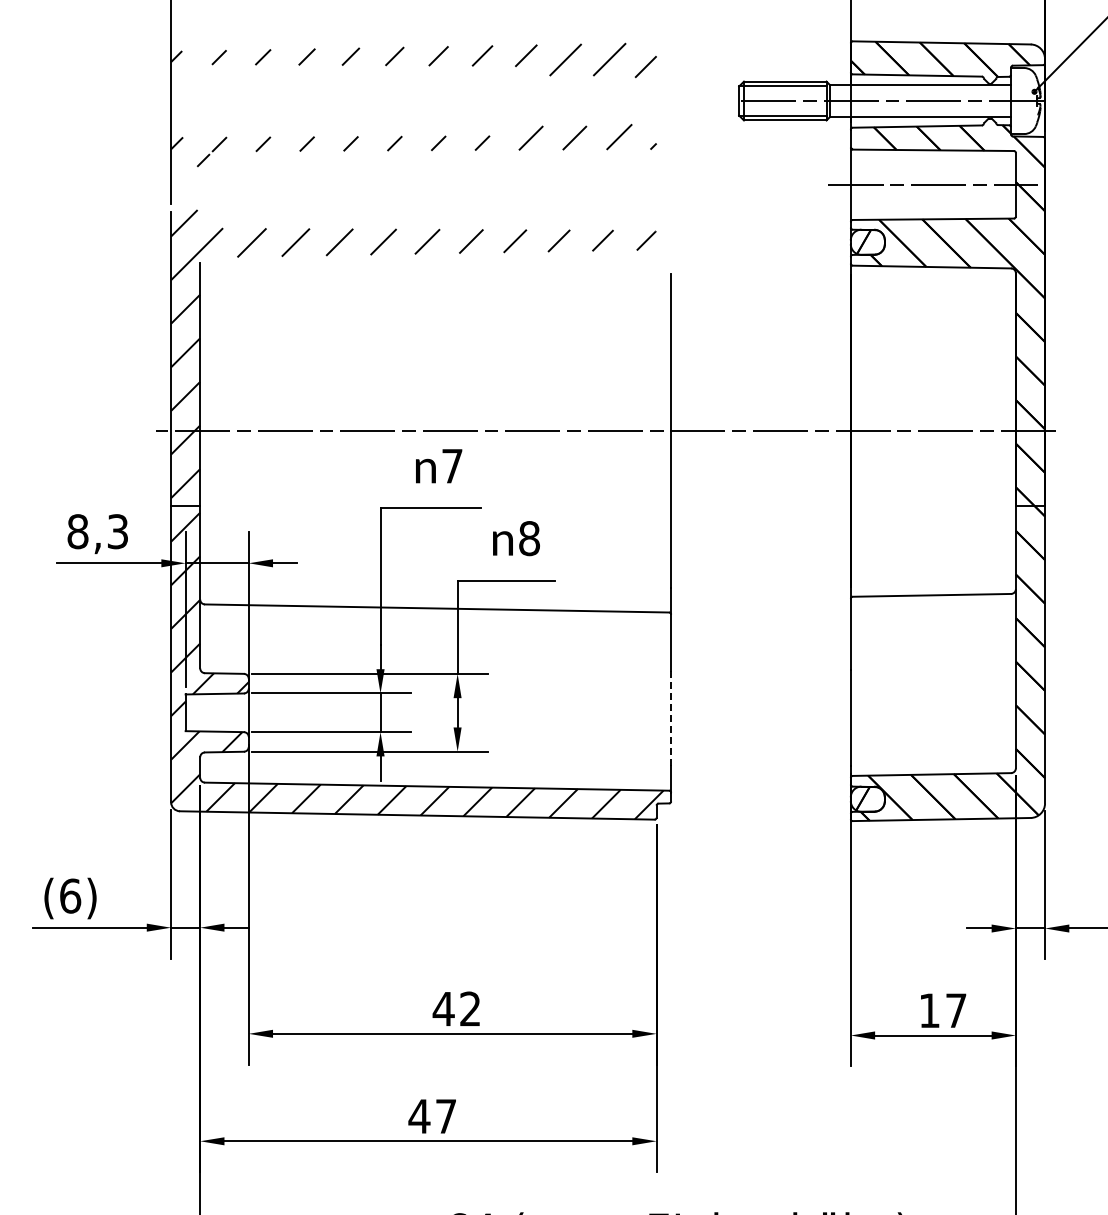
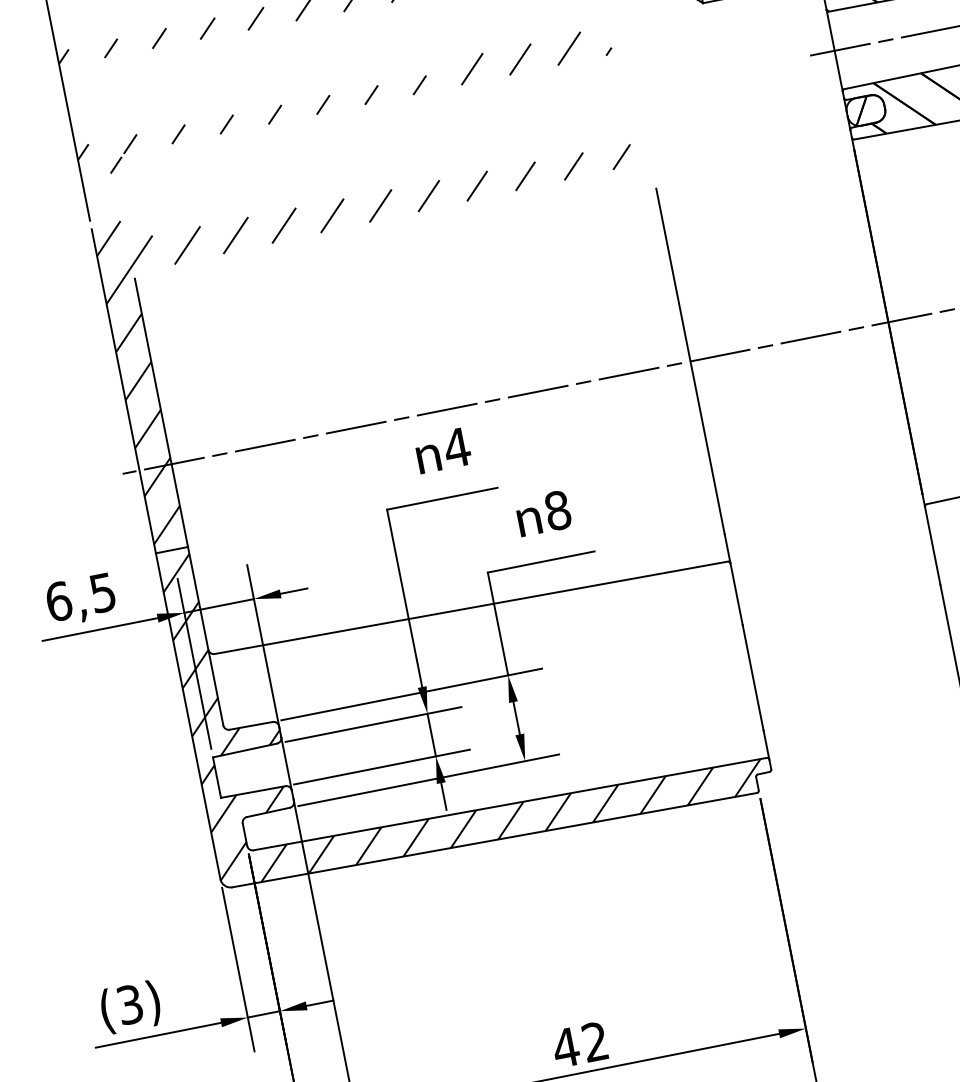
text: (452, 466) -> (457, 448), 7 -> 4
text: (97, 531) -> (80, 597), 8,3 -> 6,5
line: (671, 718) -> (753, 677), dashed -> solid
text: (70, 895) -> (130, 1004), (6) -> (3)

